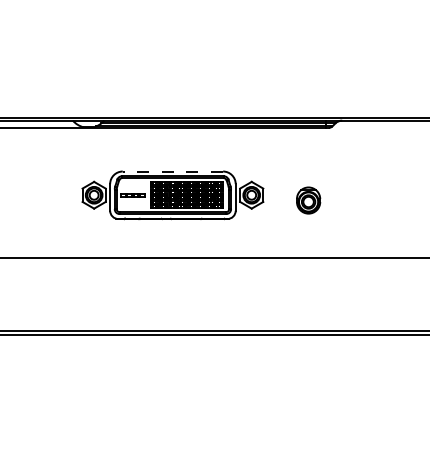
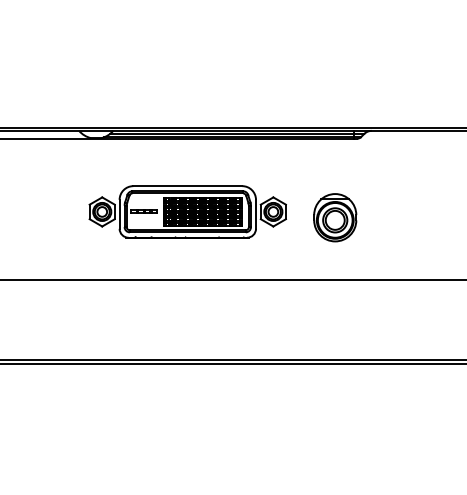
line: (172, 171) -> (187, 186), dashed -> solid
part: (308, 200) -> (335, 217), size x1.67

